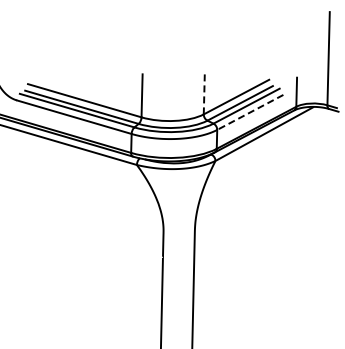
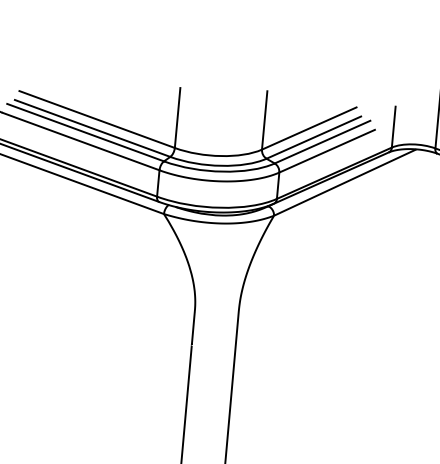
line: (204, 93) -> (264, 120), dashed -> solid
line: (249, 112) -> (325, 151), dashed -> solid

